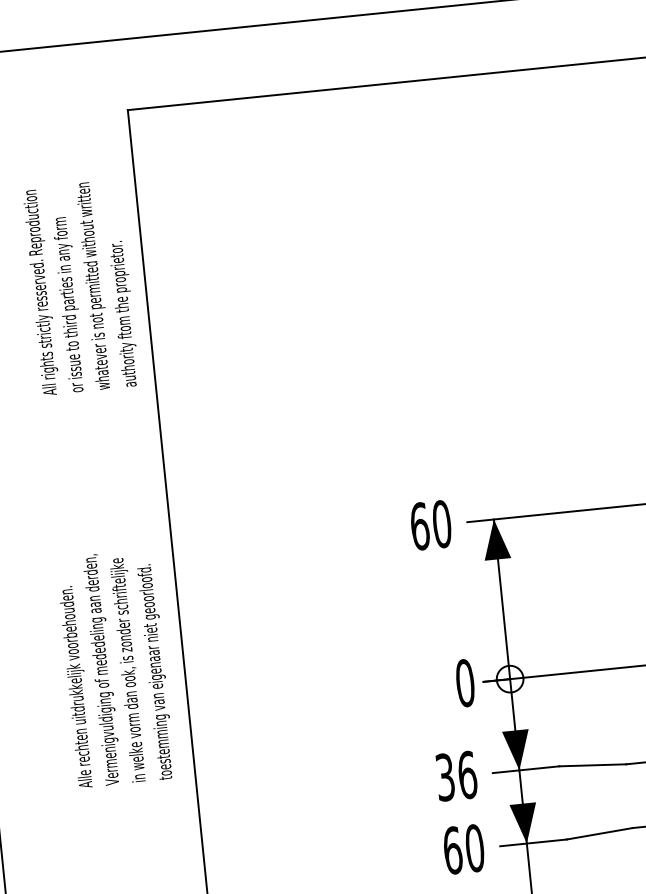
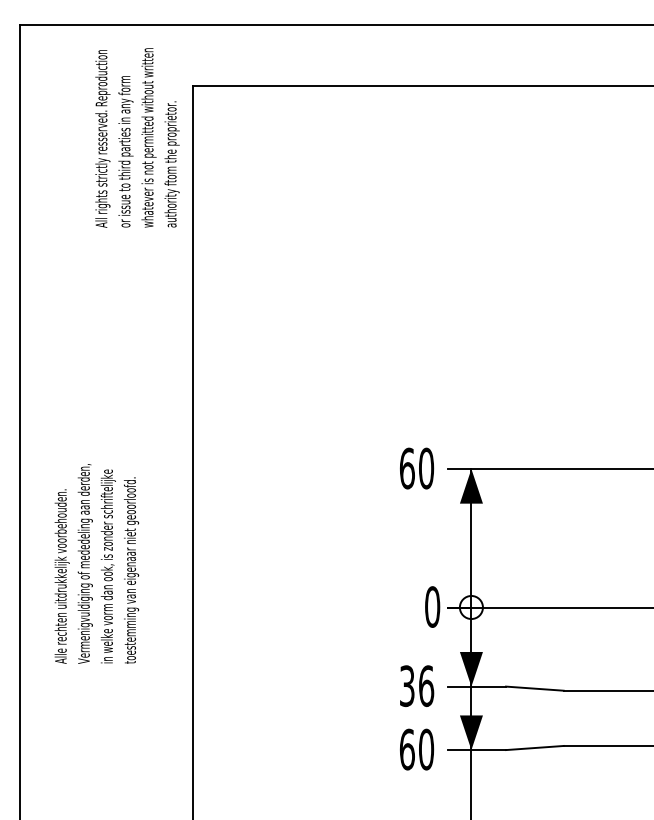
text: (81, 286) -> (137, 137), moved
text: (115, 668) -> (96, 563), moved

